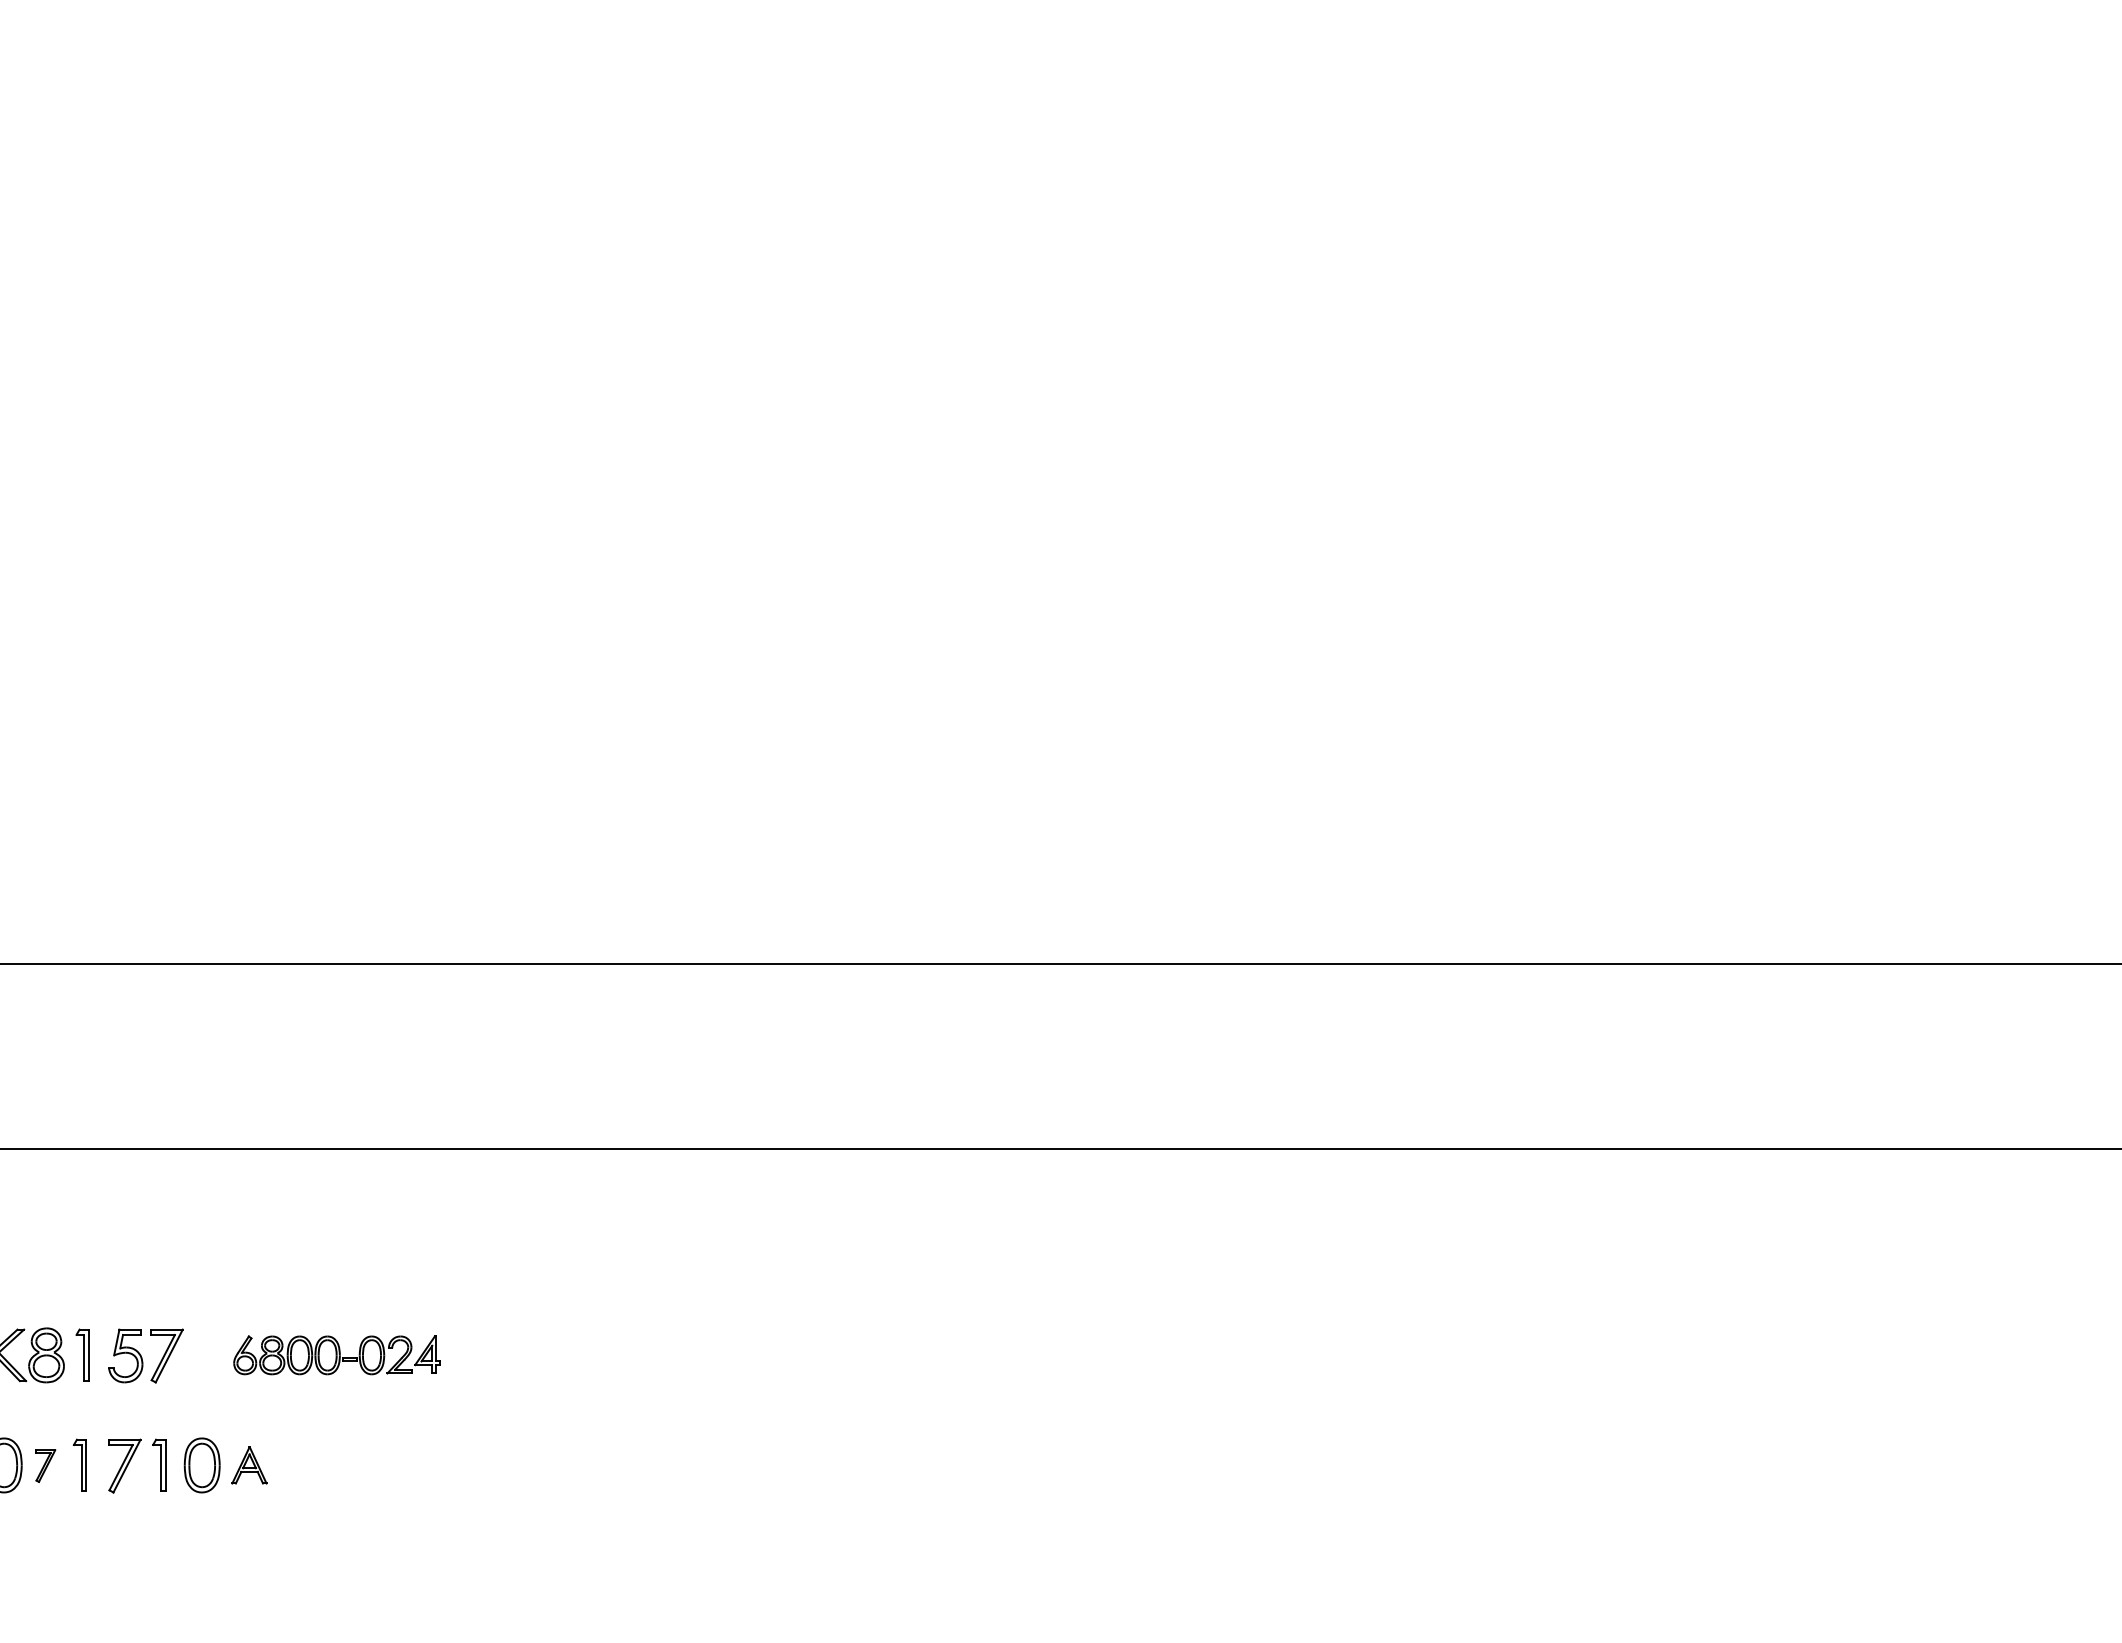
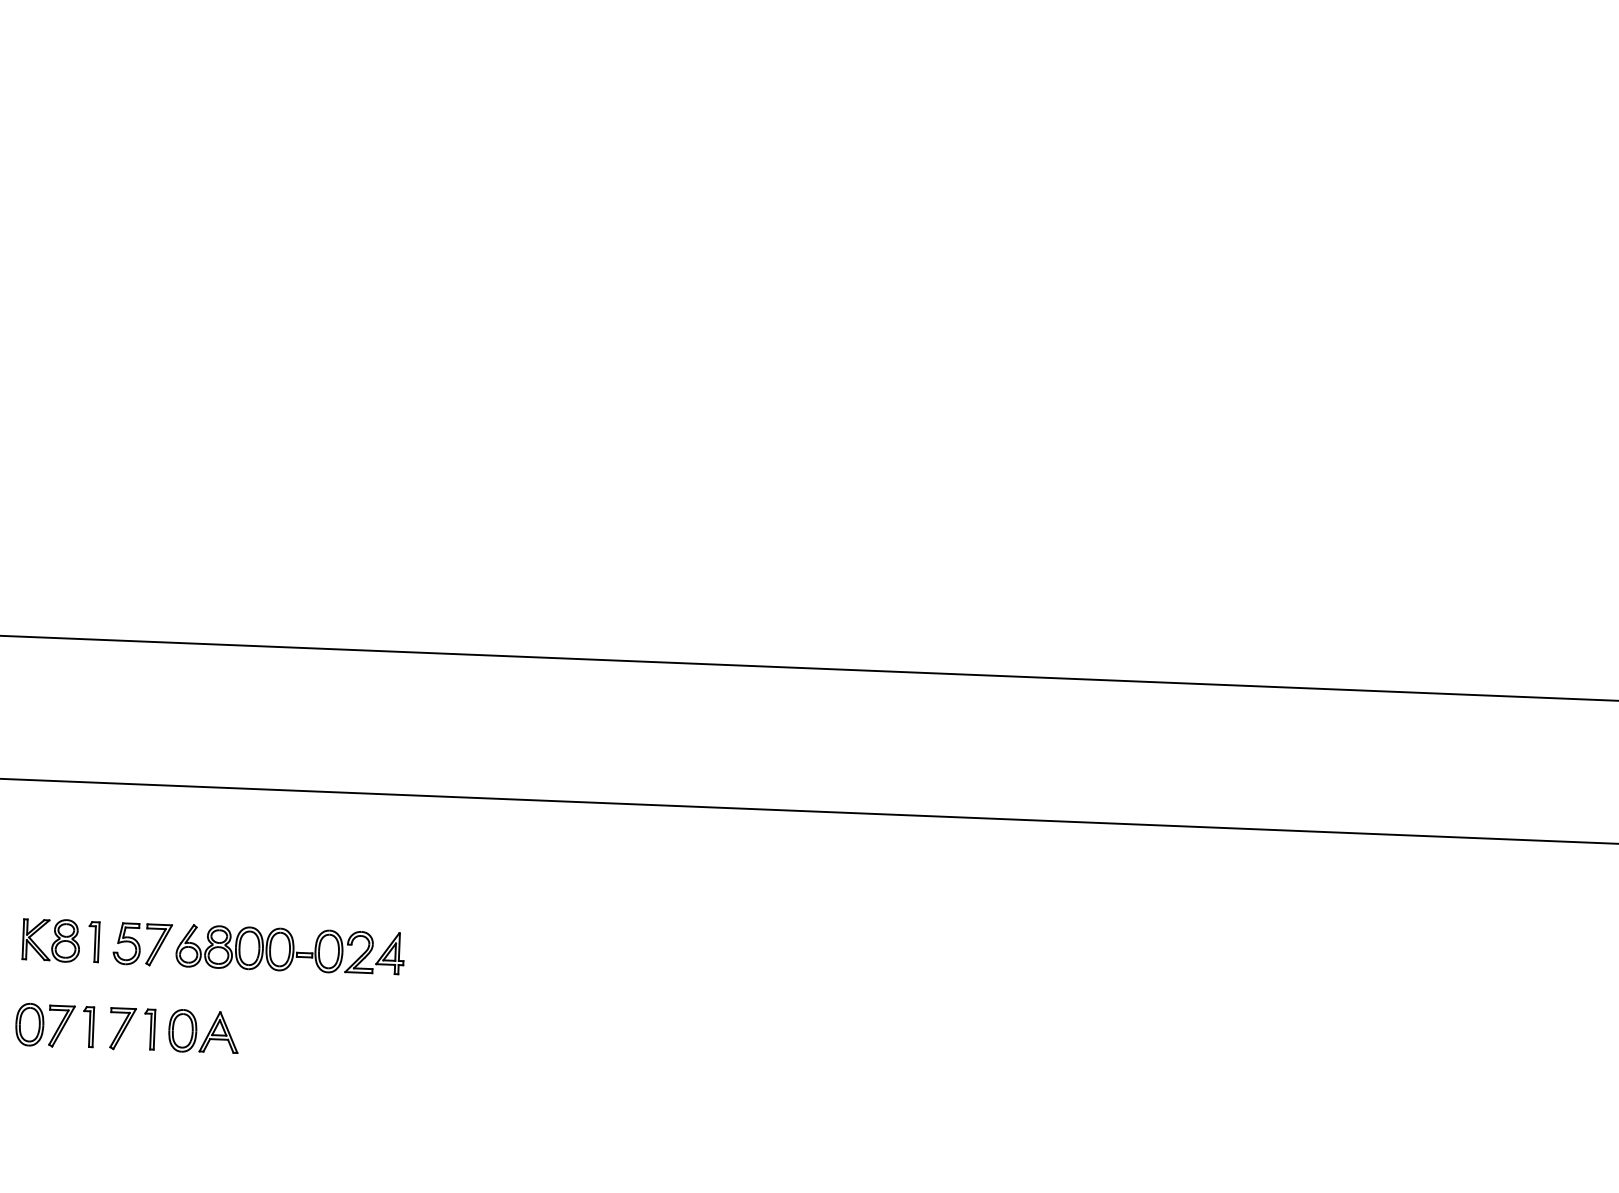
part: (336, 1355) -> (289, 950), size x1.43
part: (45, 1465) -> (61, 1026), size x1.67
part: (249, 1465) -> (219, 1032), size x1.43

